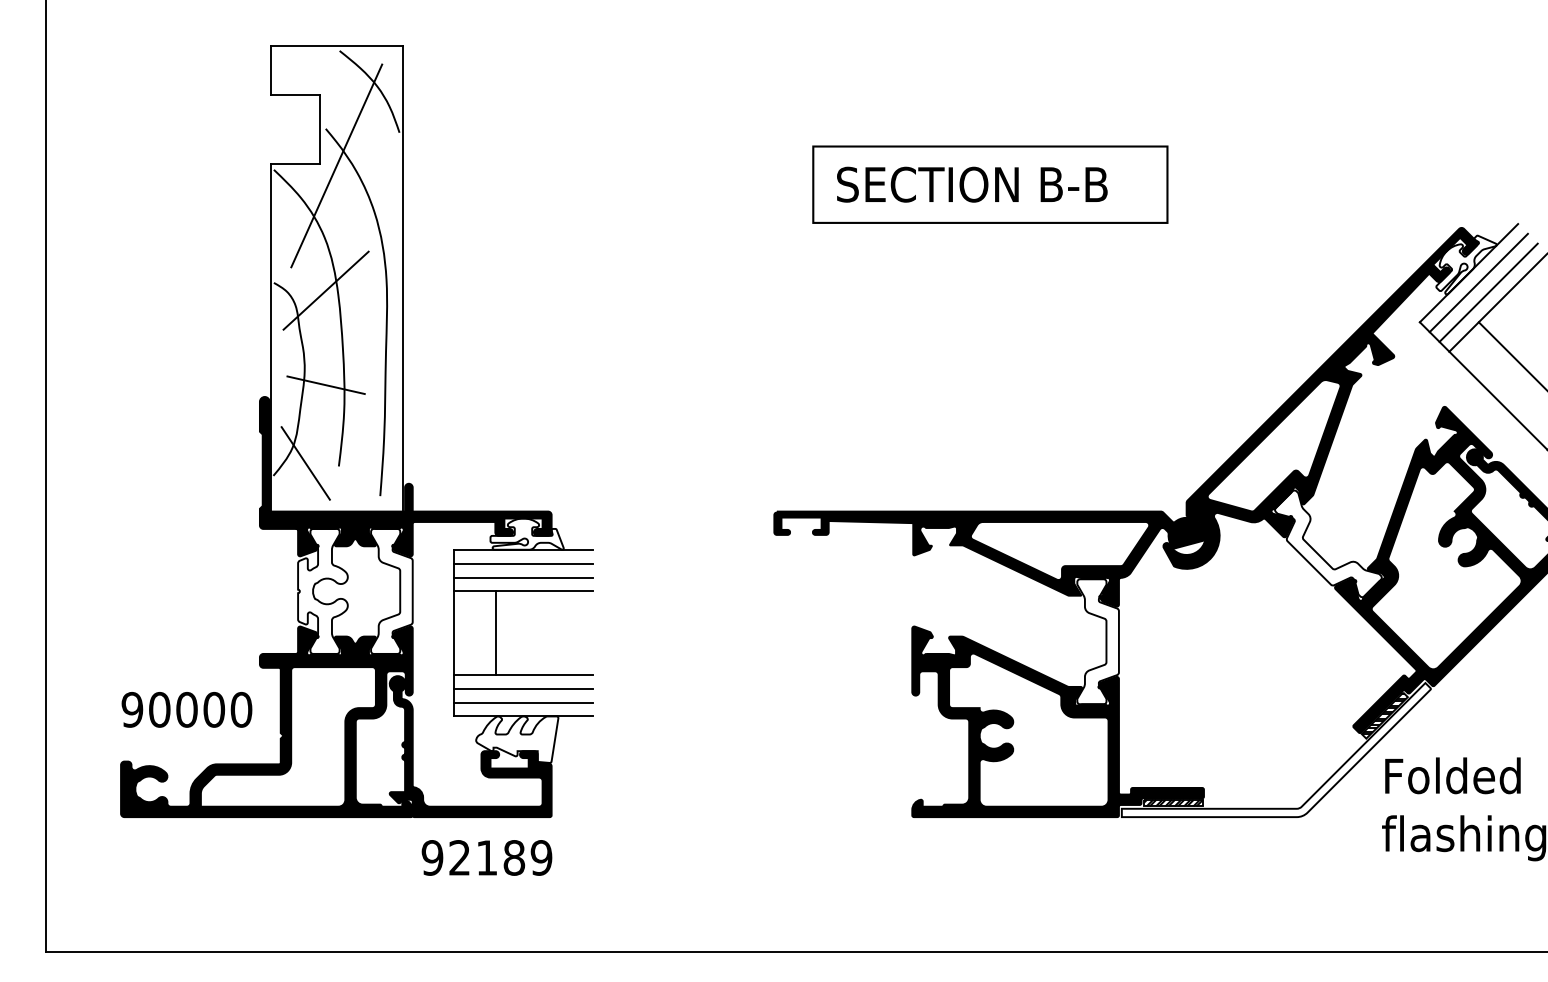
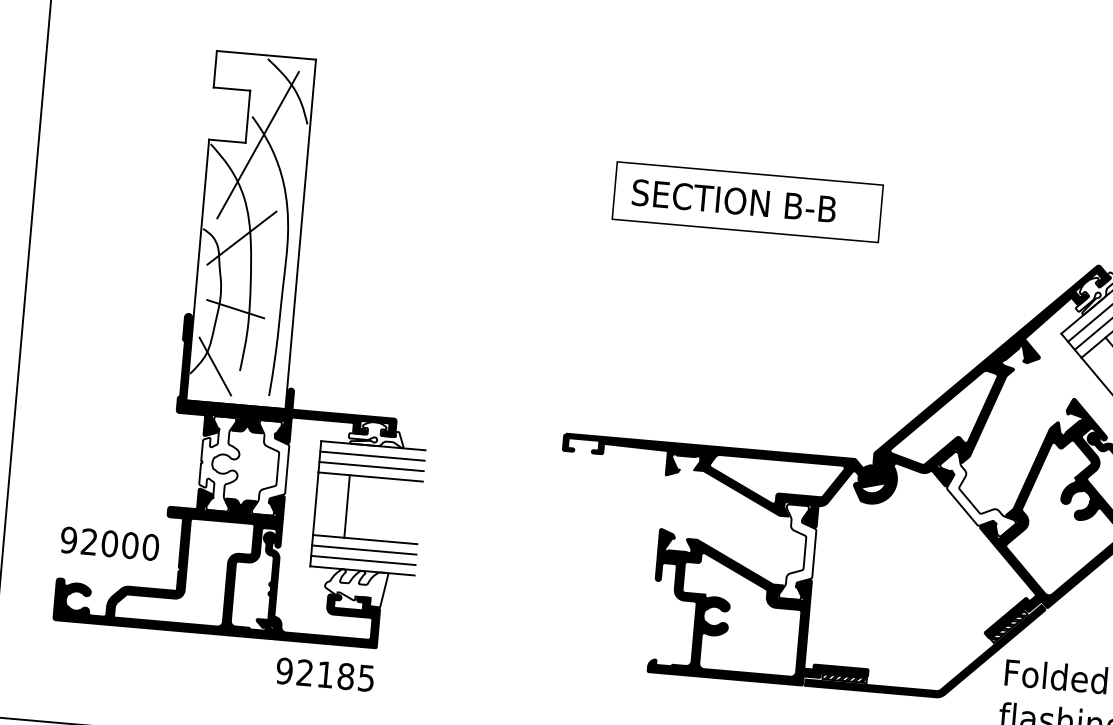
text: (159, 709) -> (89, 541), 90000 -> 92000
fill: (1276, 750) -> (925, 645), added
text: (541, 857) -> (366, 678), 92189 -> 92185

